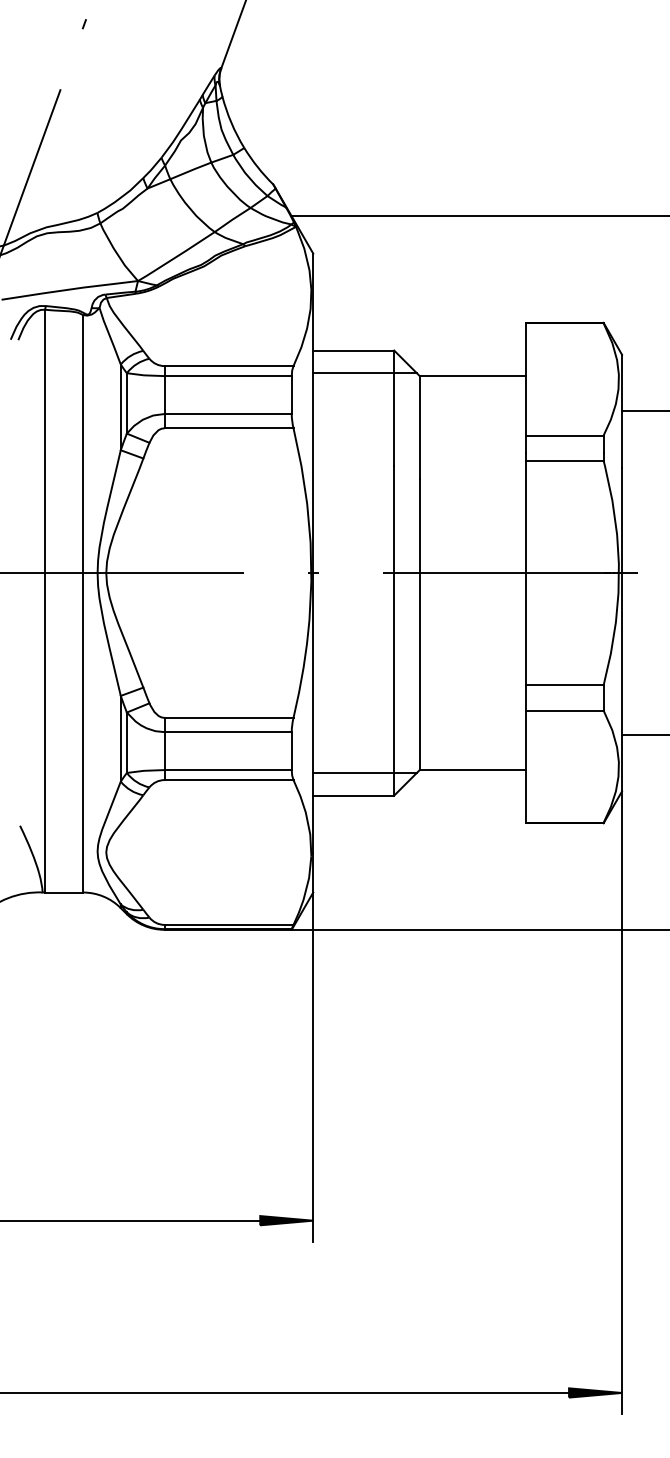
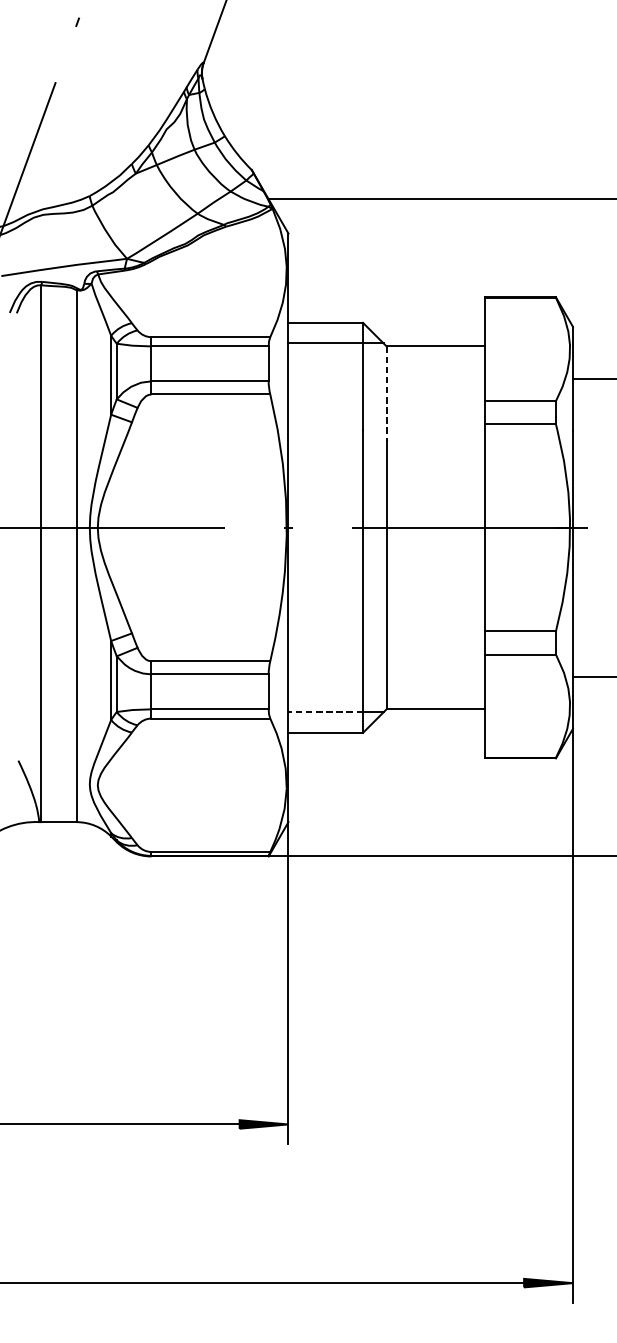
line: (419, 427) -> (386, 393), solid -> dashed
line: (353, 773) -> (325, 712), solid -> dashed

